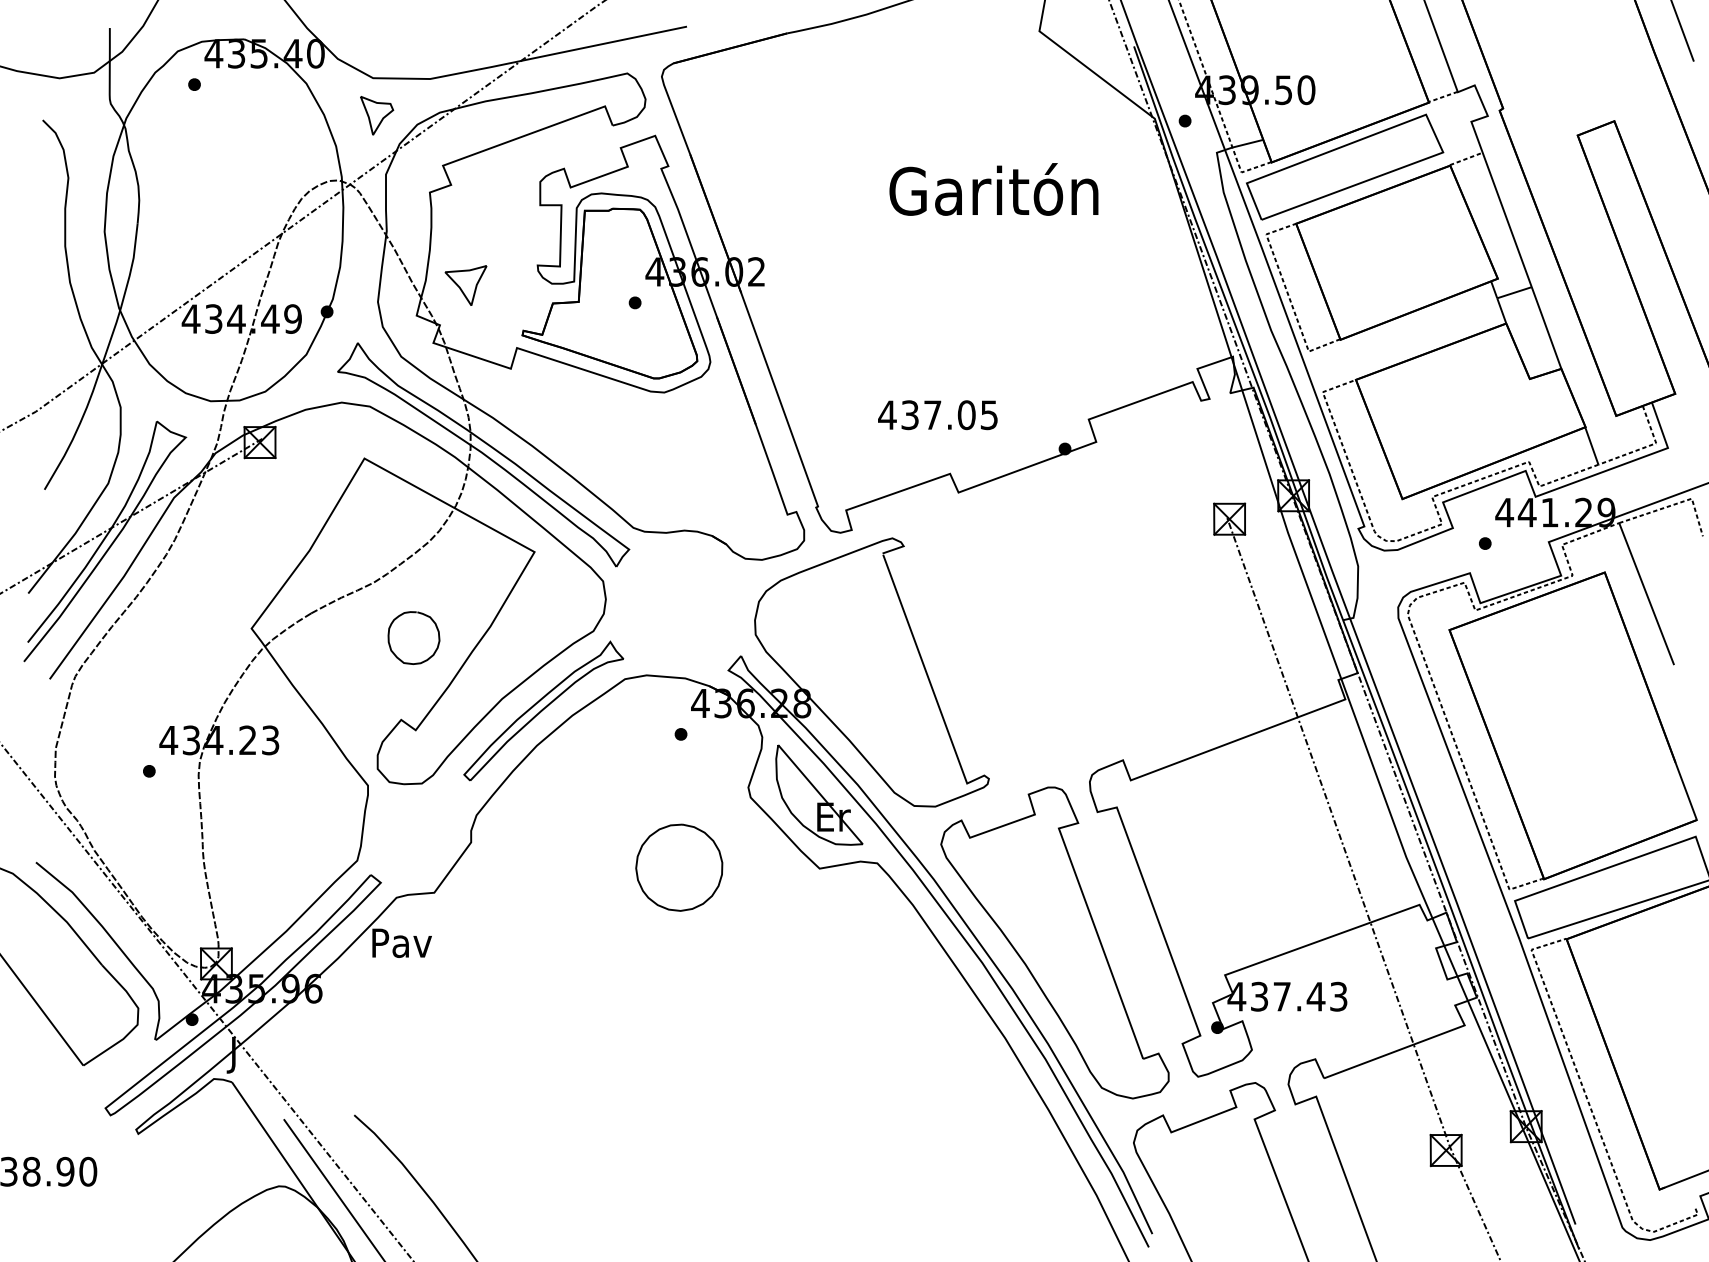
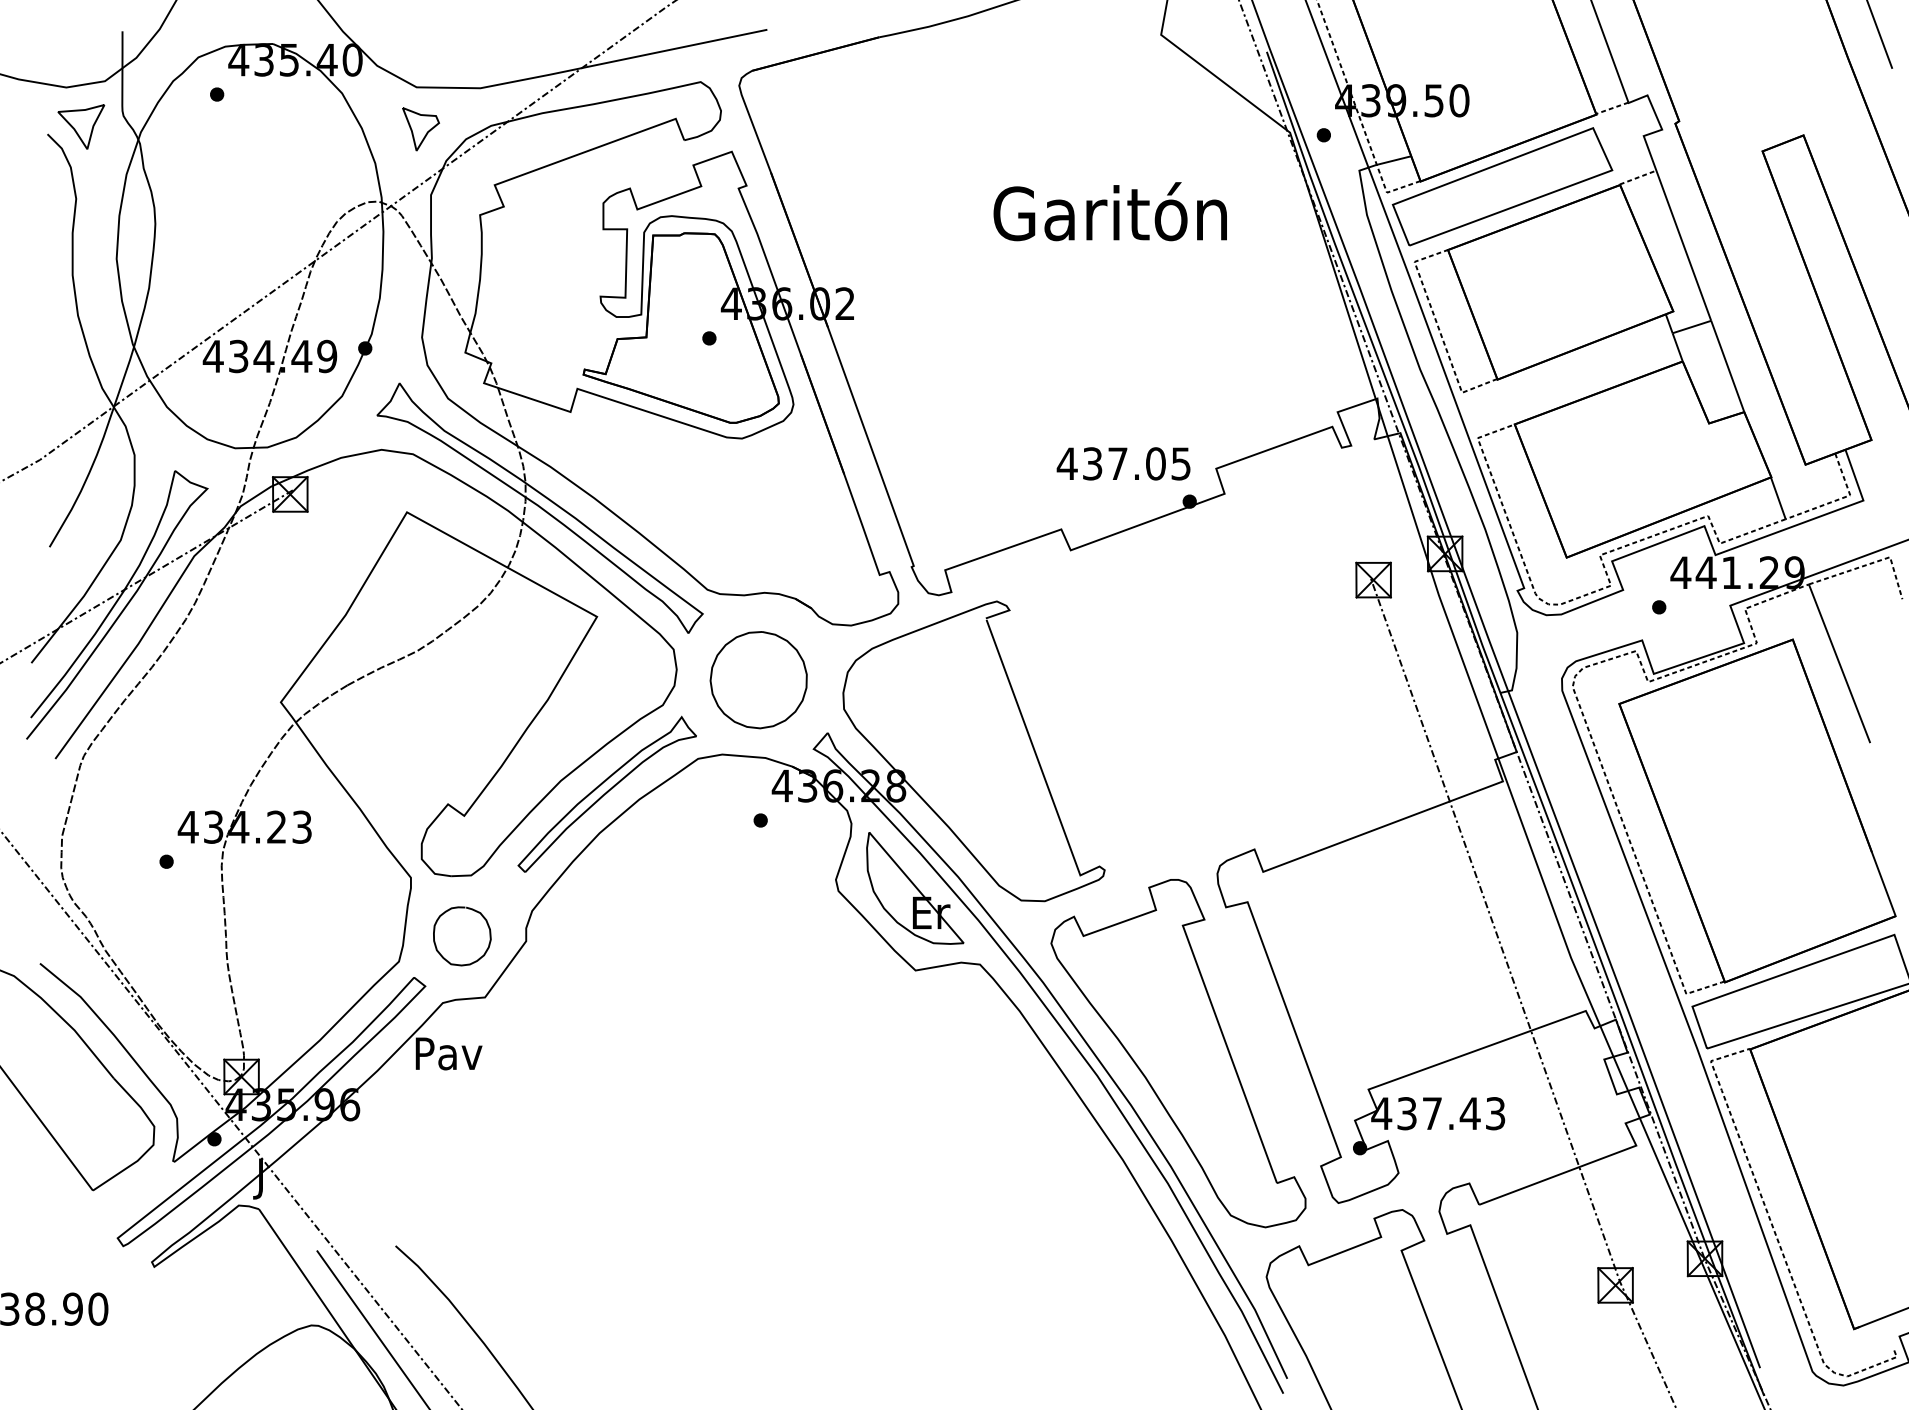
part: (465, 285) -> (80, 126), moved
text: (937, 415) -> (1123, 464), moved
curve: (390, 643) -> (436, 942), moved
part: (679, 867) -> (758, 679), moved

